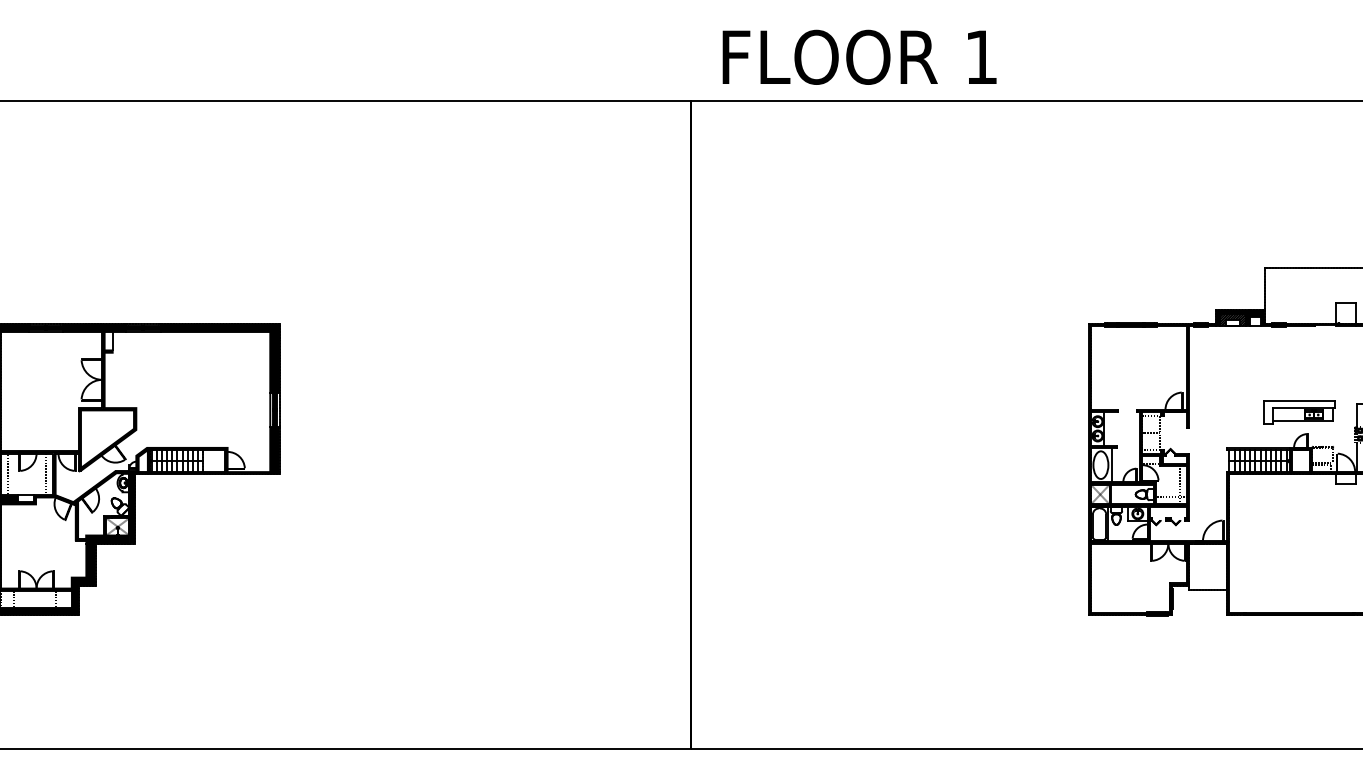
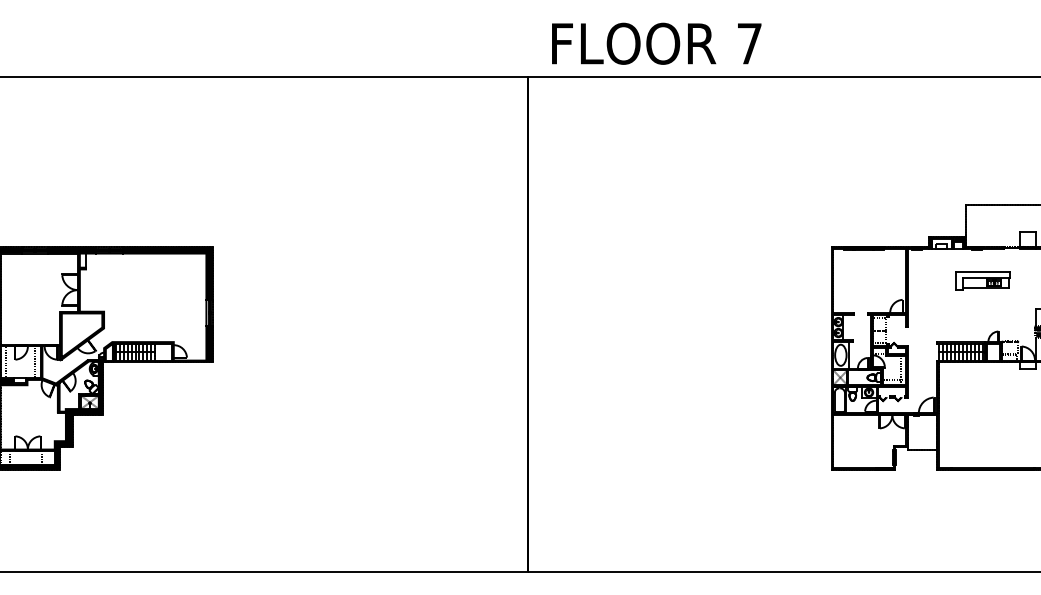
text: (981, 56) -> (749, 43), 1 -> 7
hatch: (1232, 319) -> (941, 244), removed
part: (1299, 412) -> (983, 281), moved

